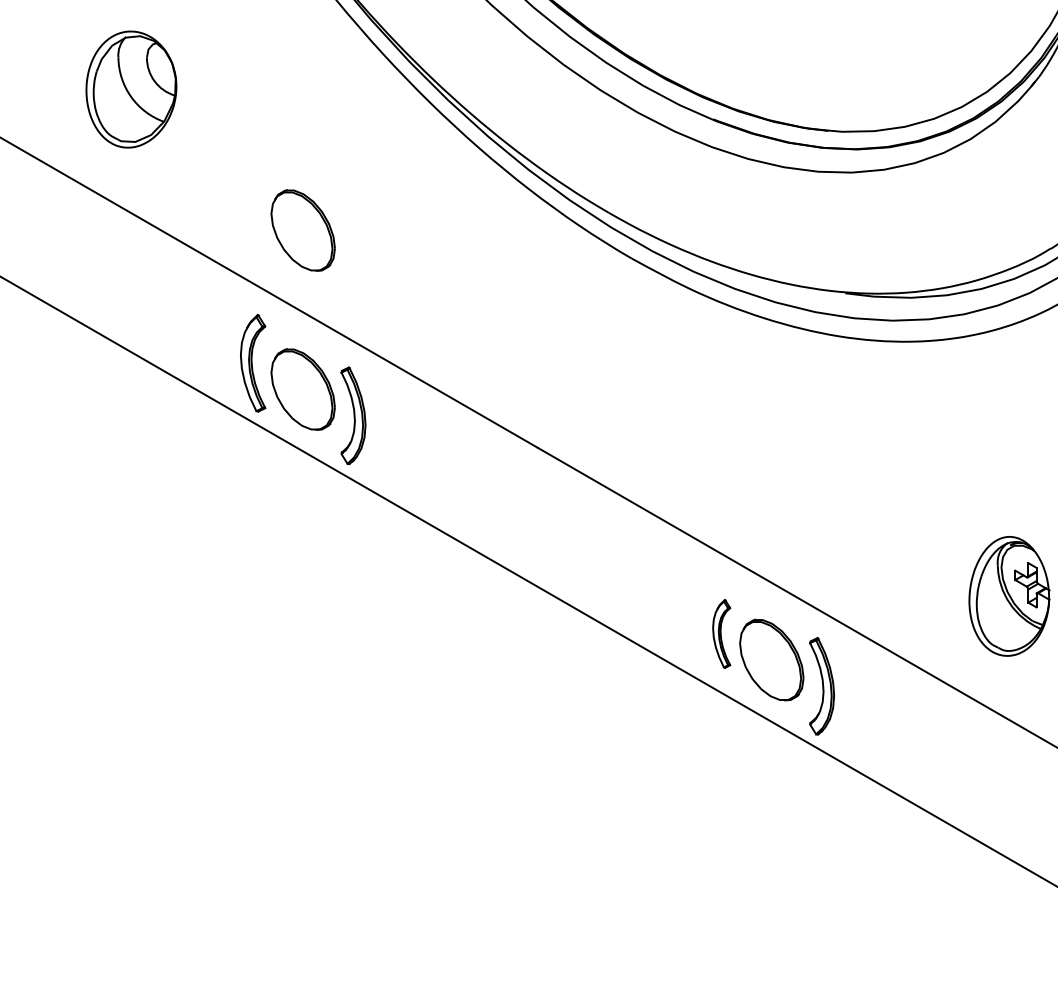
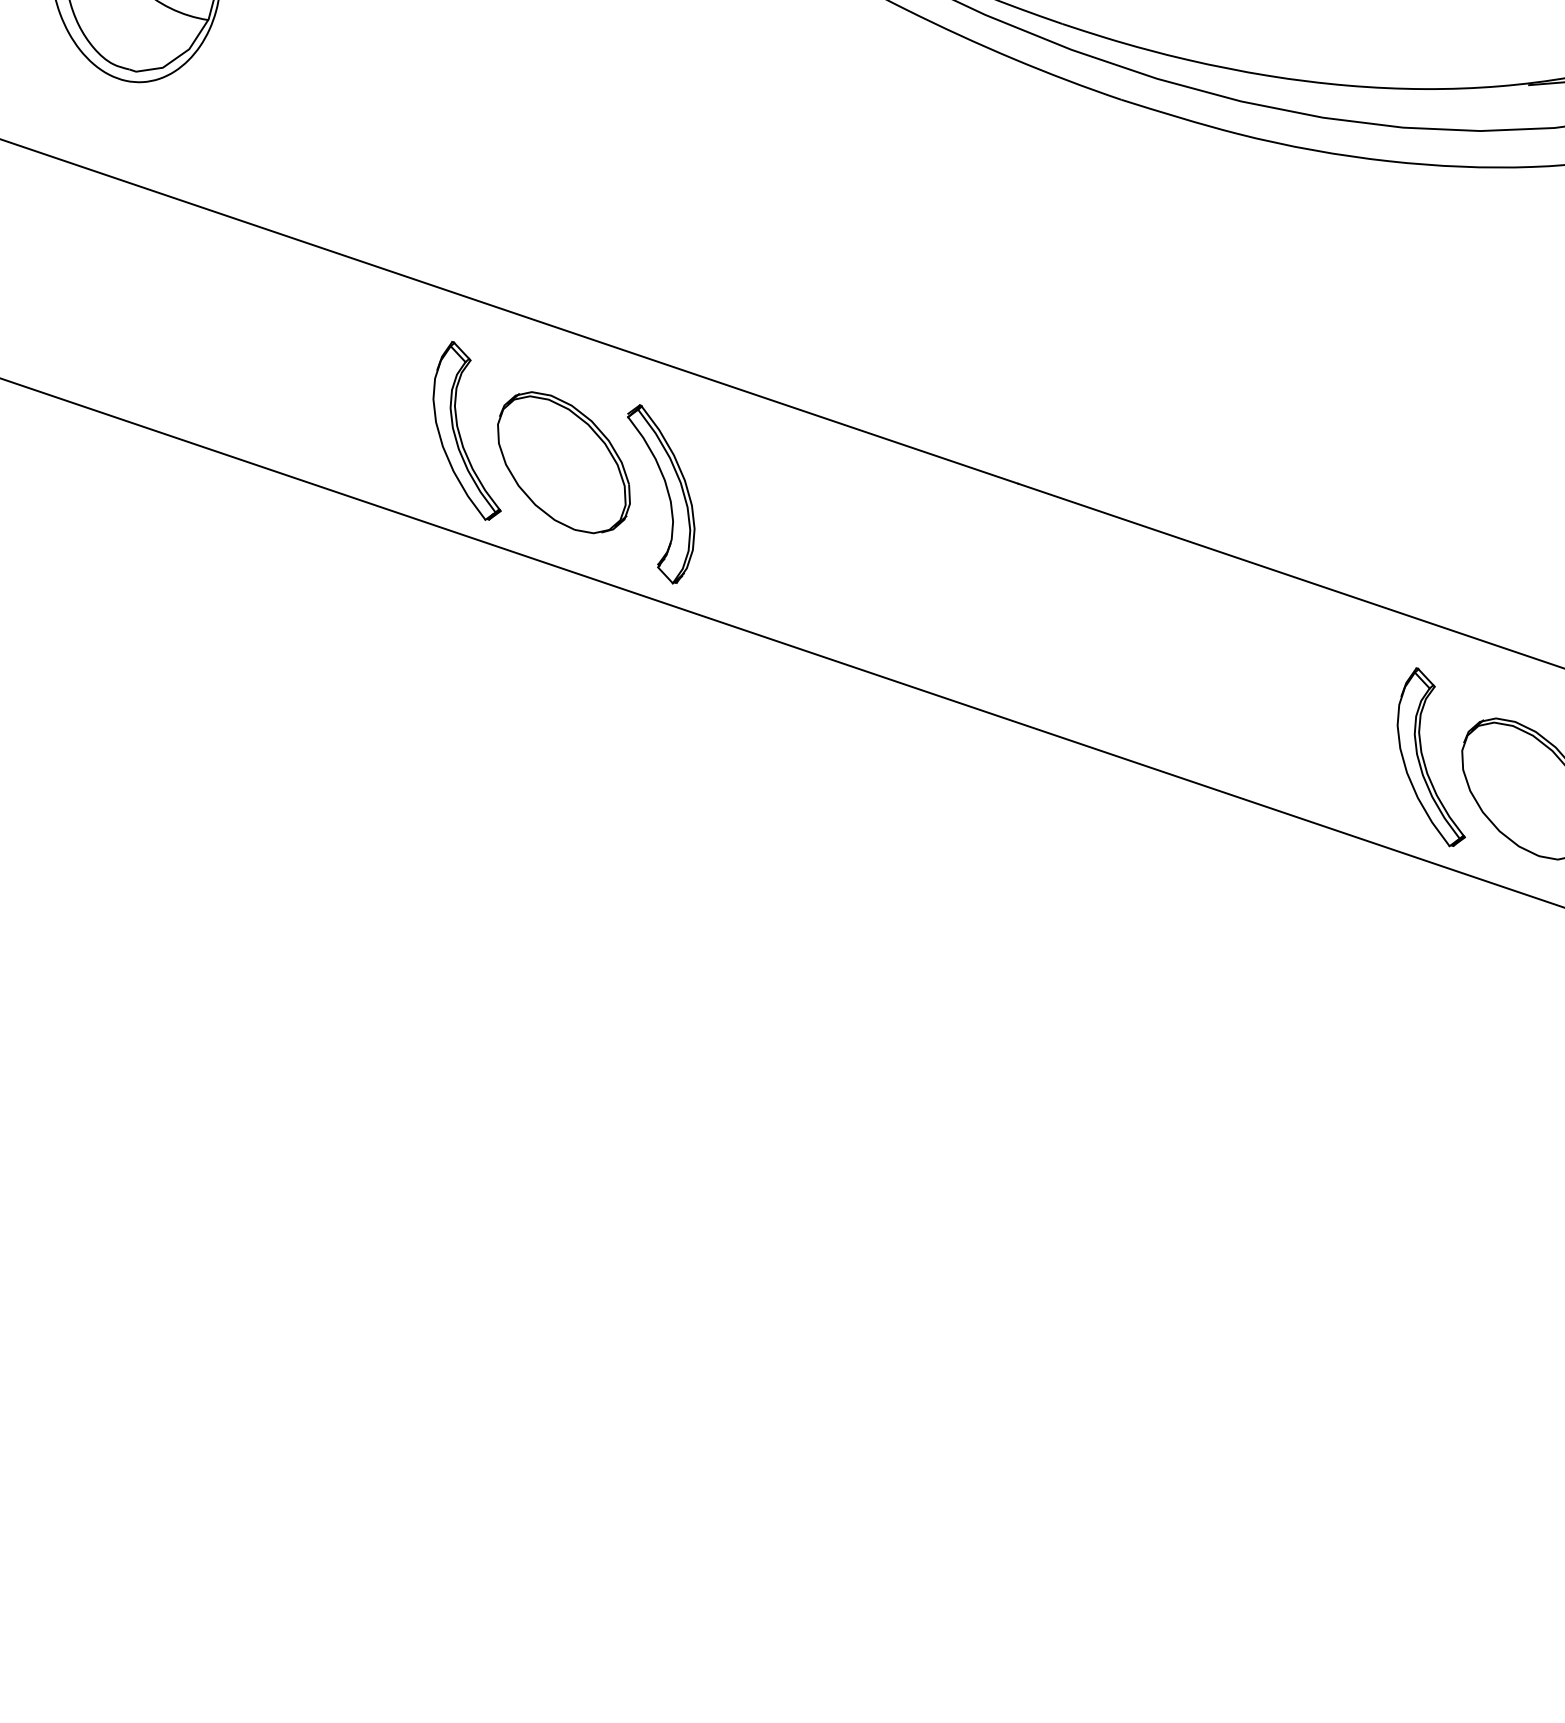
part: (302, 230) -> (503, 169), removed
part: (721, 633) -> (1425, 758), size x1.43

